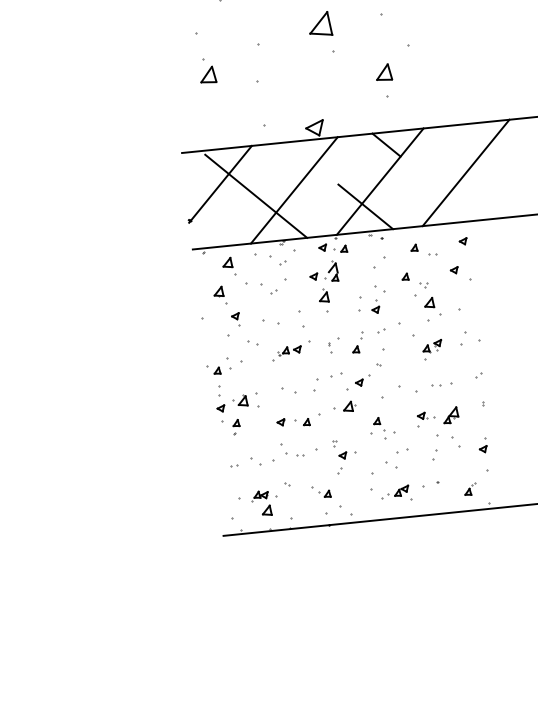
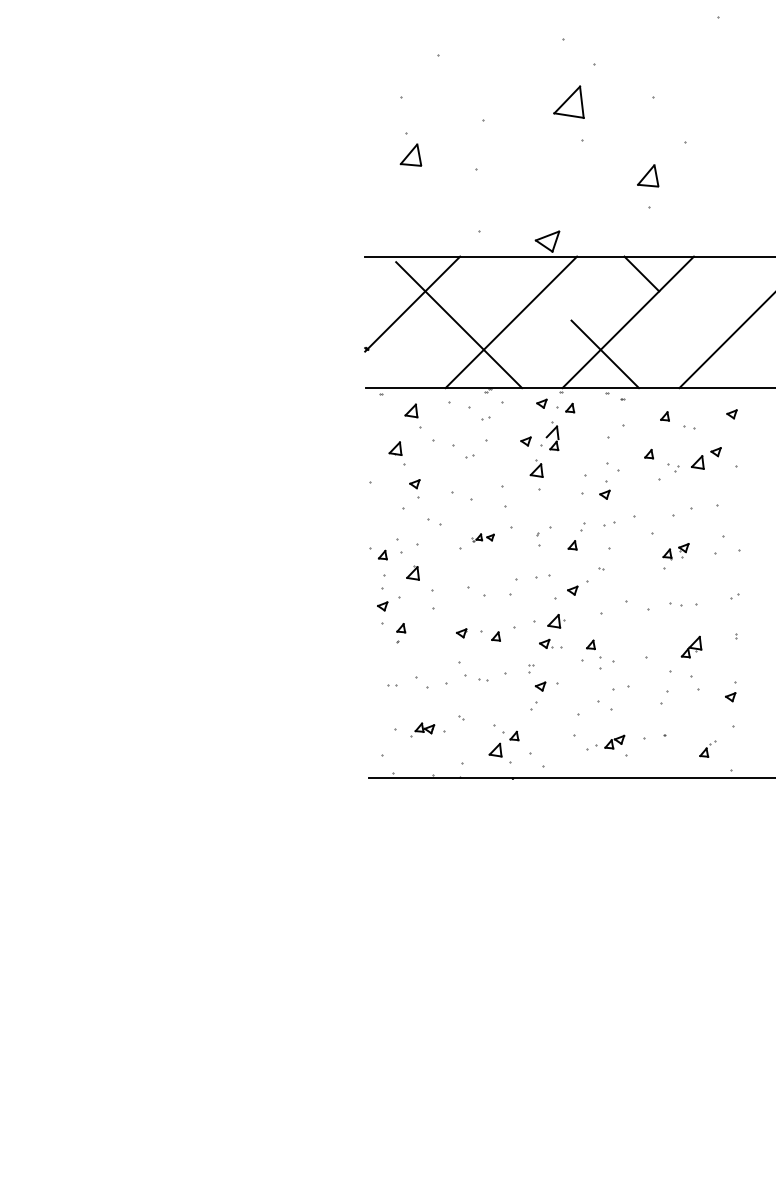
part: (429, 302) -> (697, 462), moved
part: (289, 350) -> (482, 537), size x0.7
part: (242, 400) -> (412, 572), moved
part: (425, 415) -> (550, 643), moved
part: (266, 510) -> (495, 749), moved

